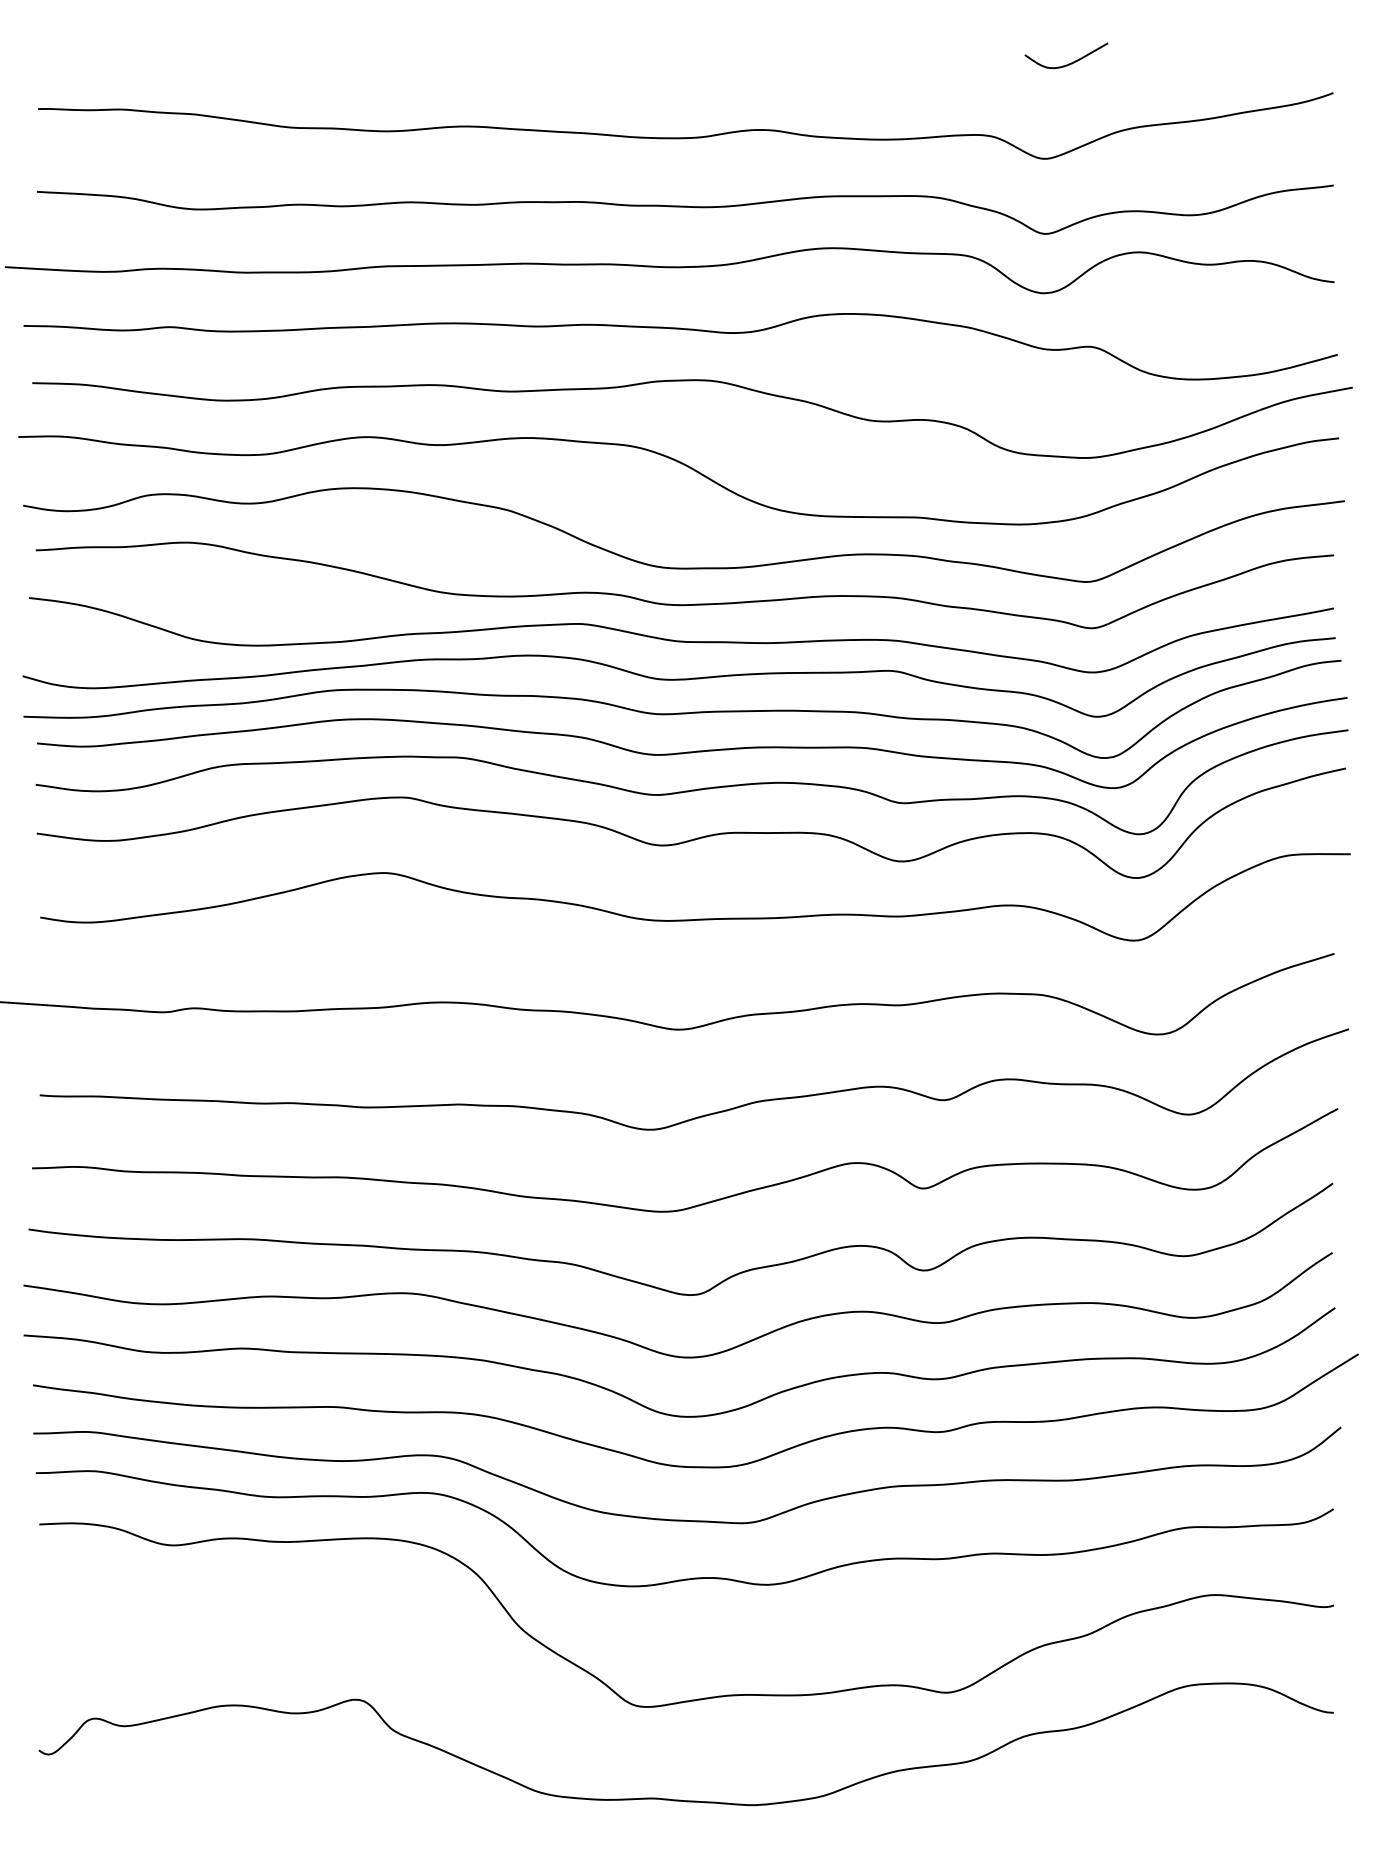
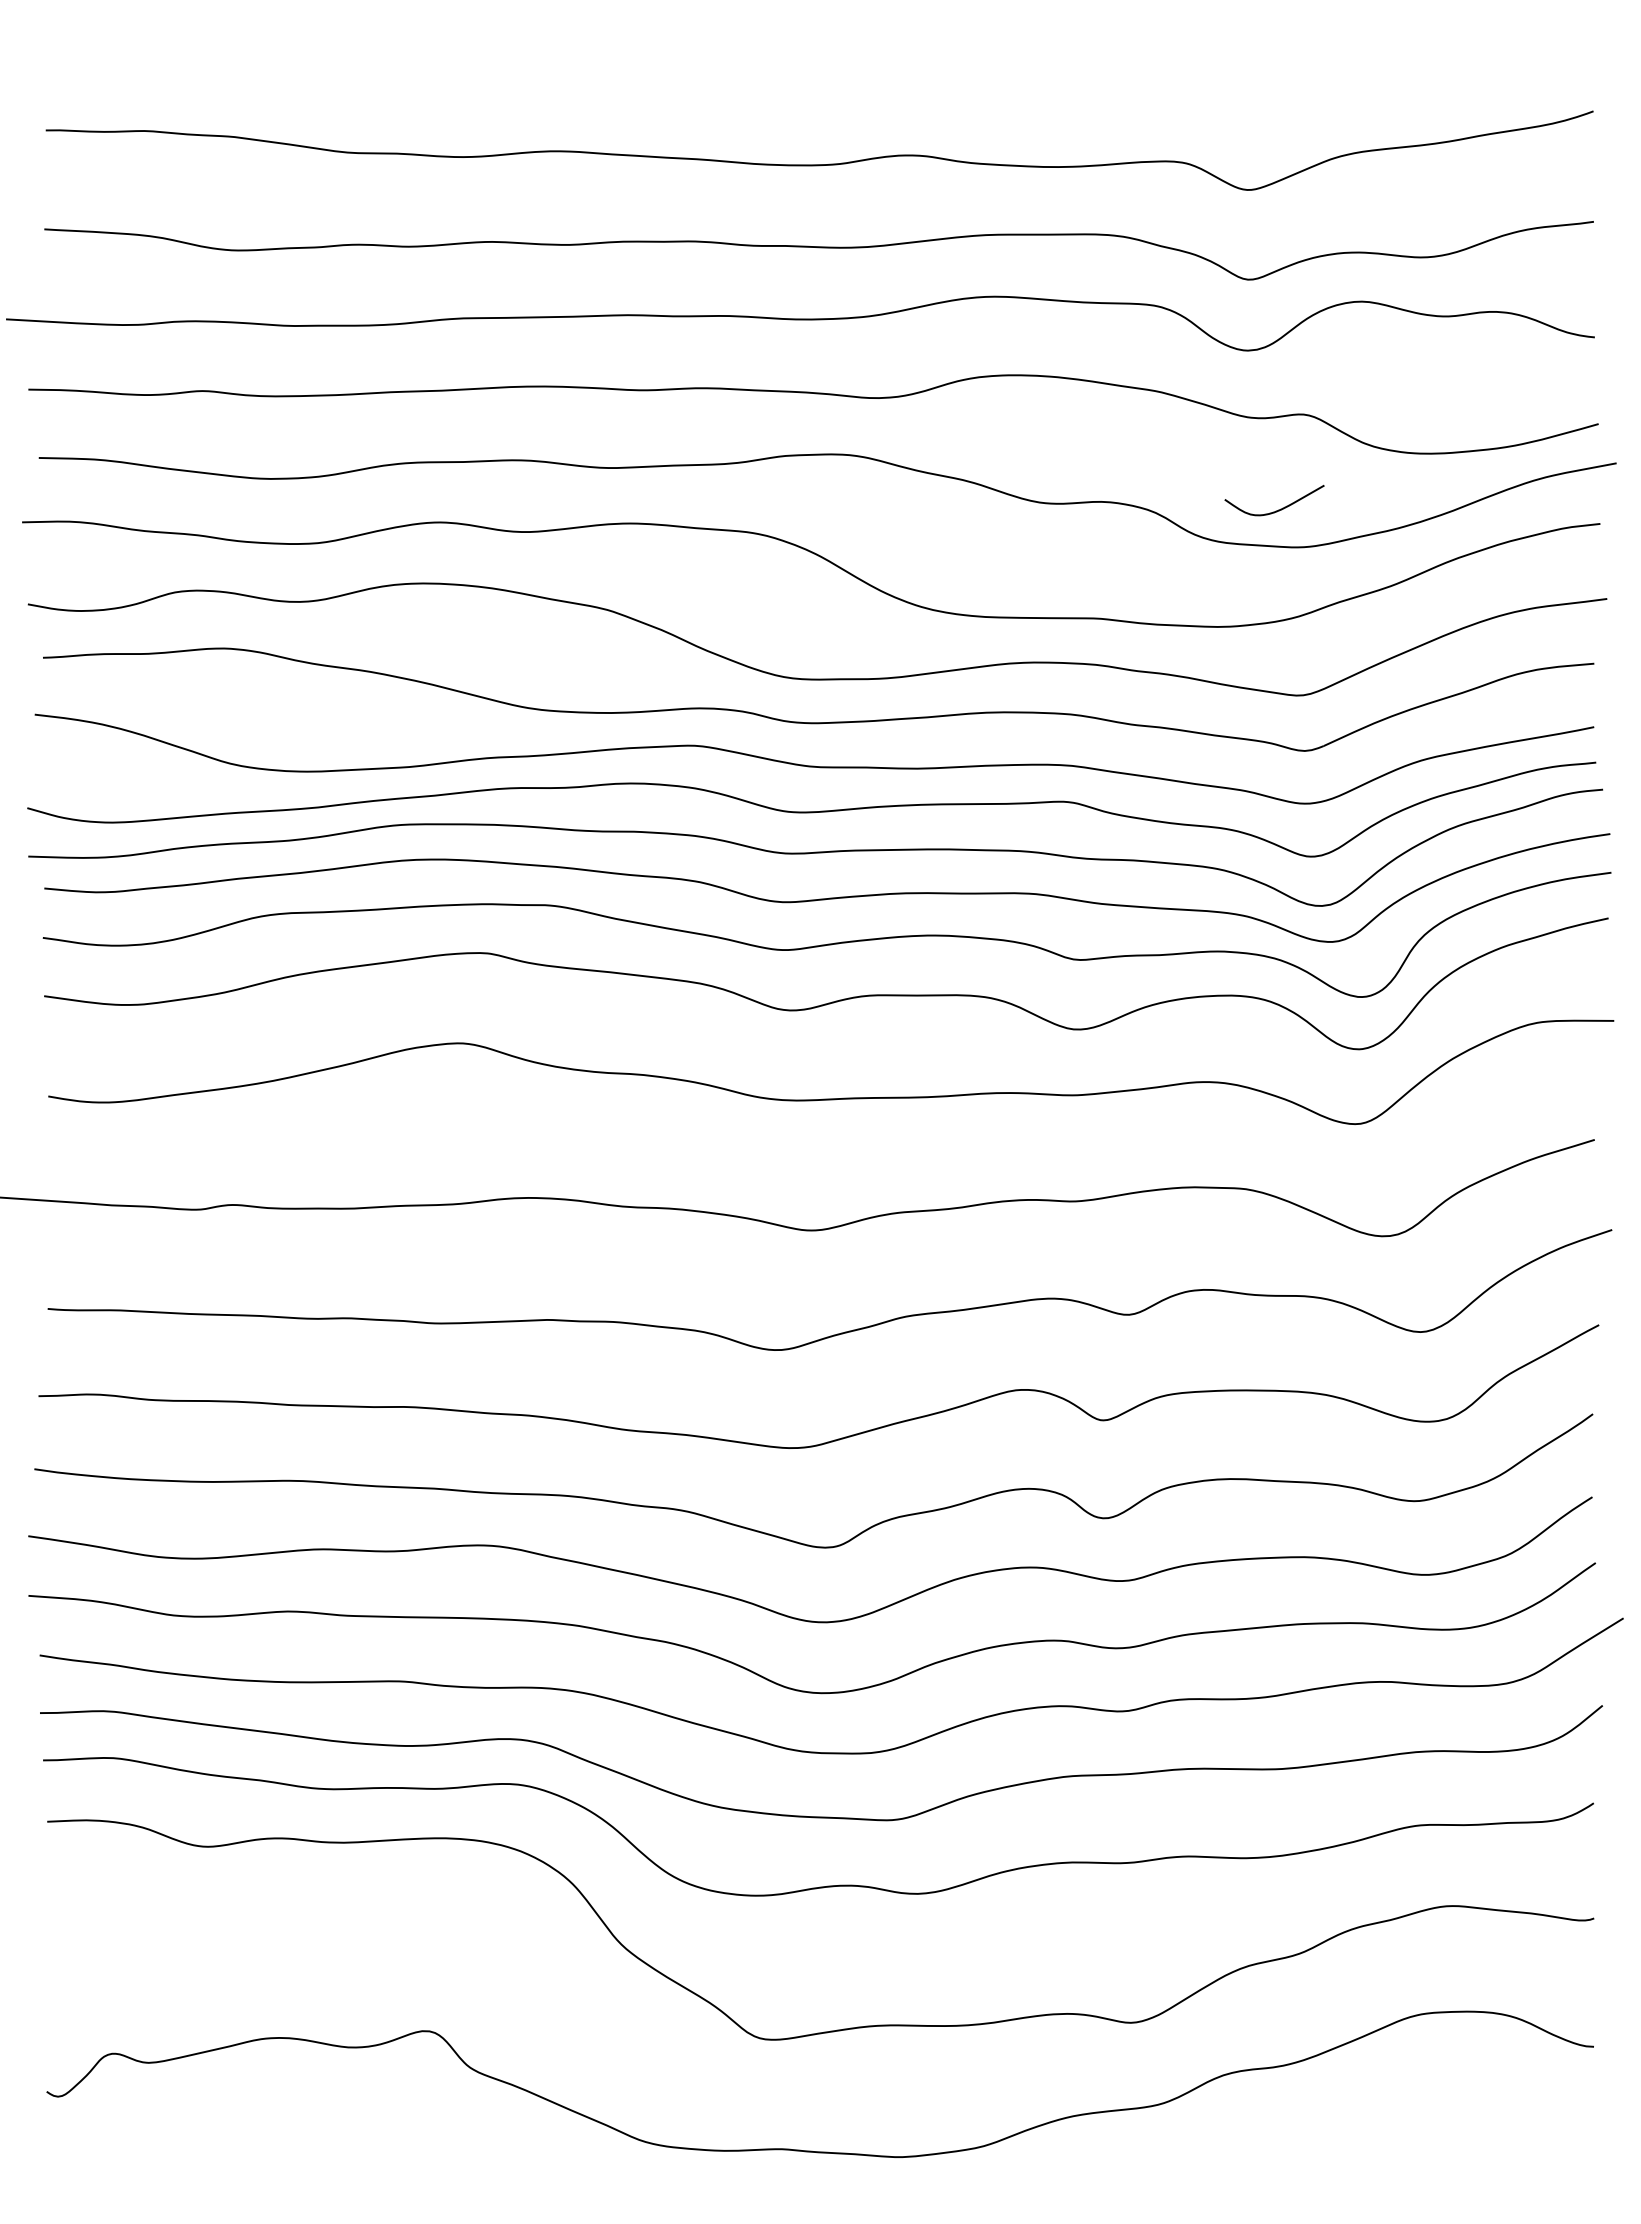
curve: (1068, 63) -> (1276, 509), moved

